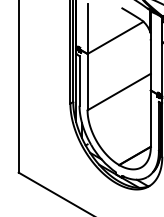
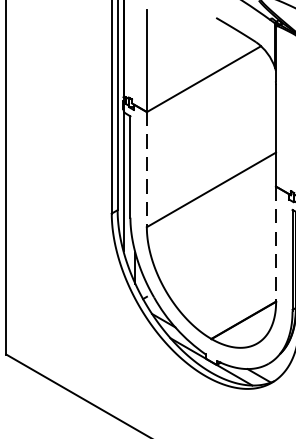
line: (87, 82) -> (146, 170), solid -> dashed
line: (150, 119) -> (275, 245), solid -> dashed

